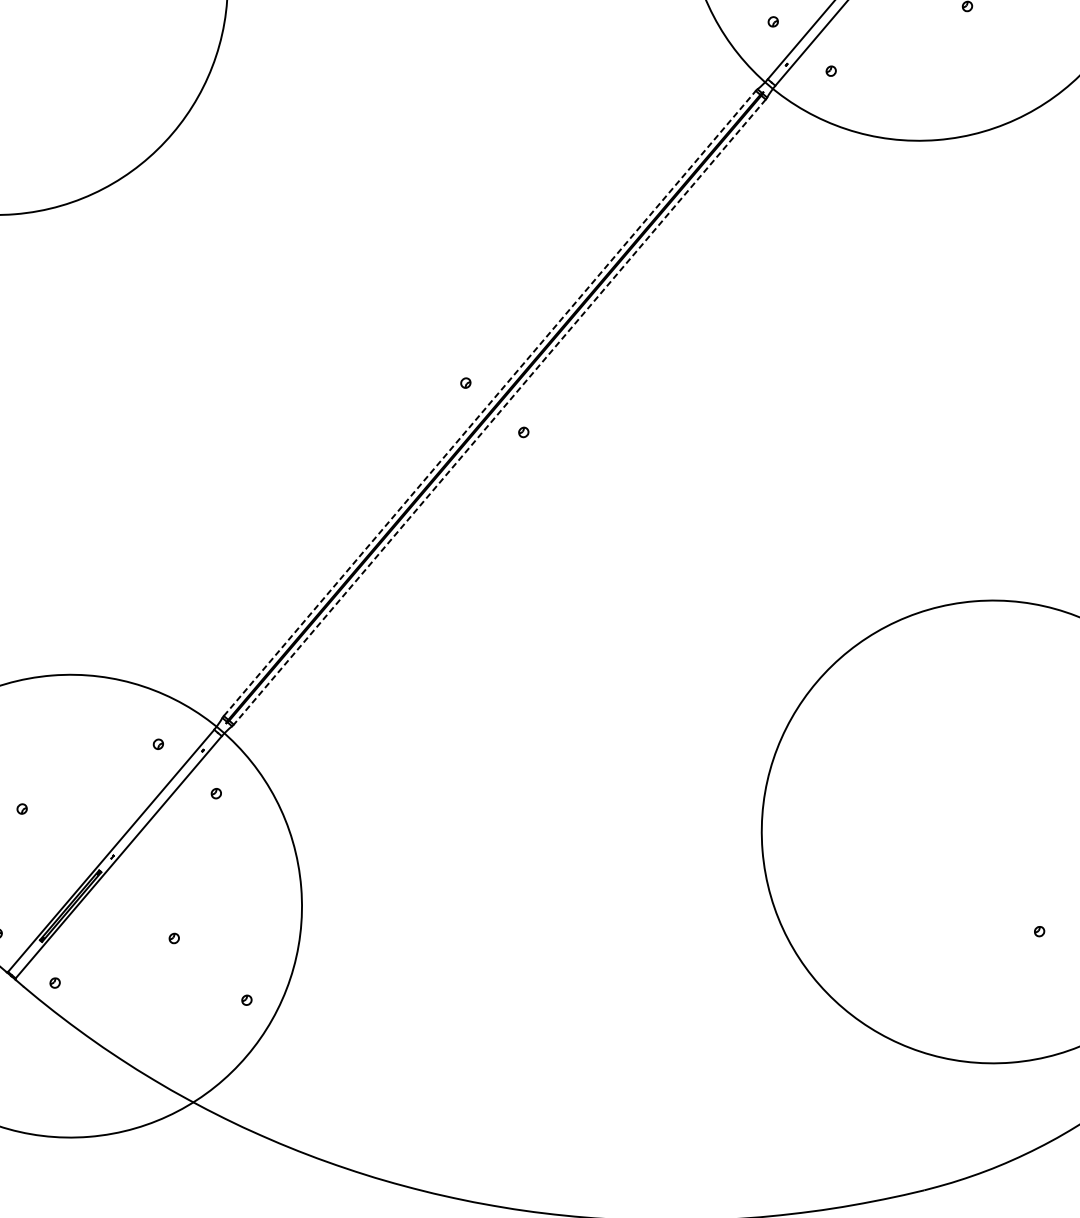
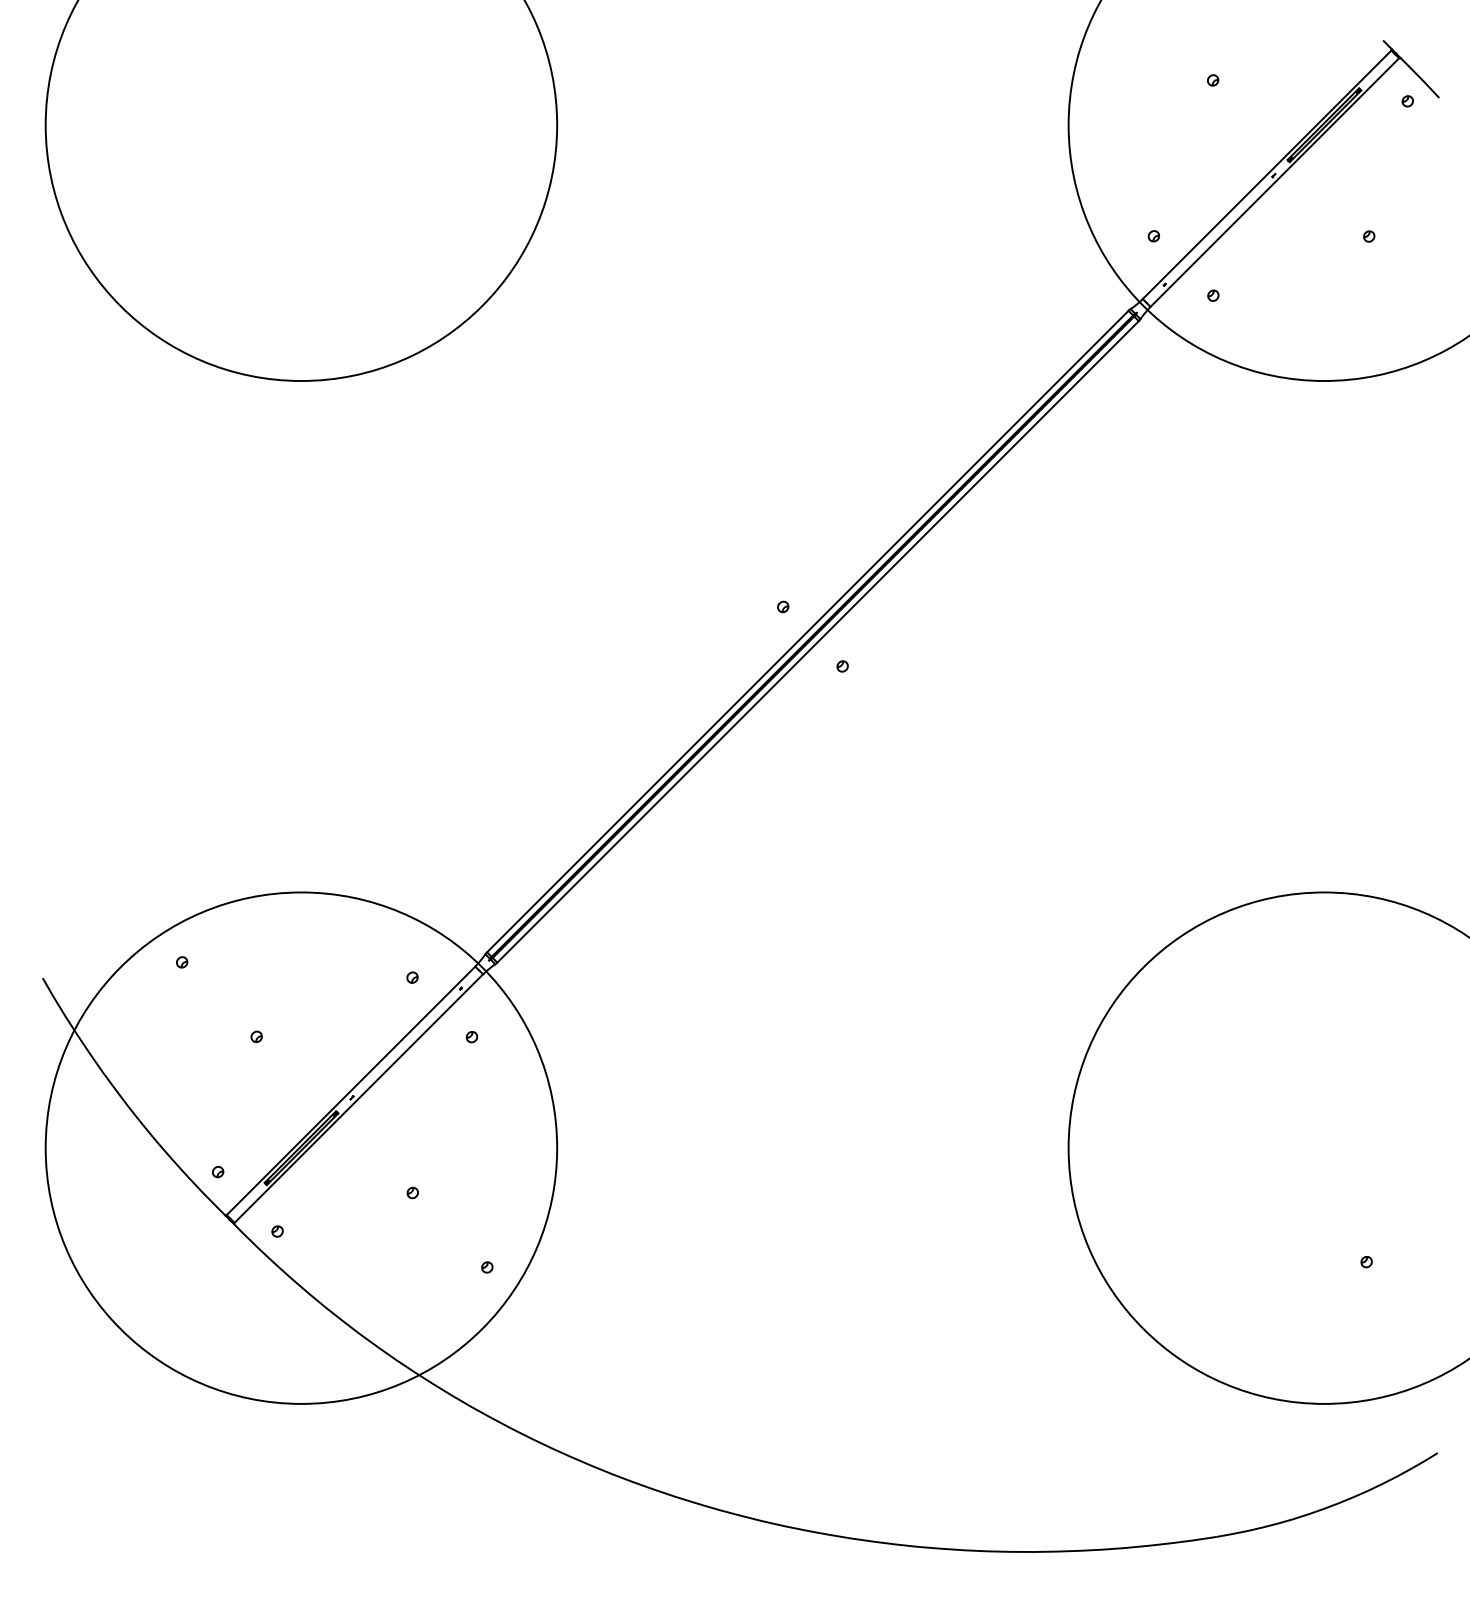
line: (489, 403) -> (807, 631), dashed -> solid
line: (500, 411) -> (818, 641), dashed -> solid

